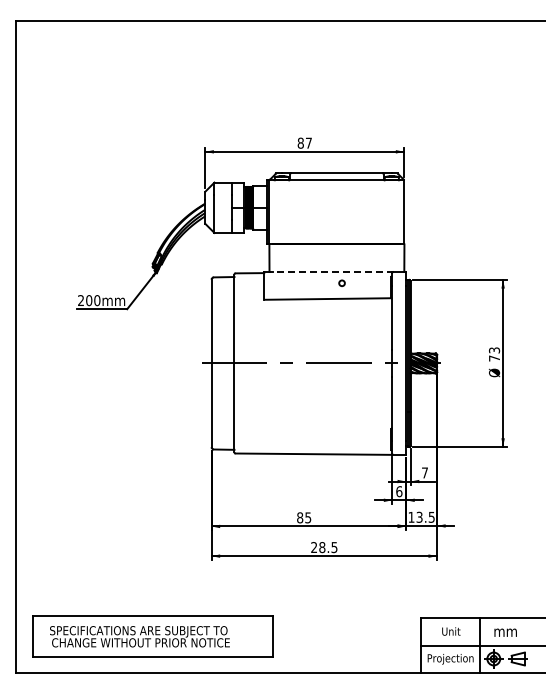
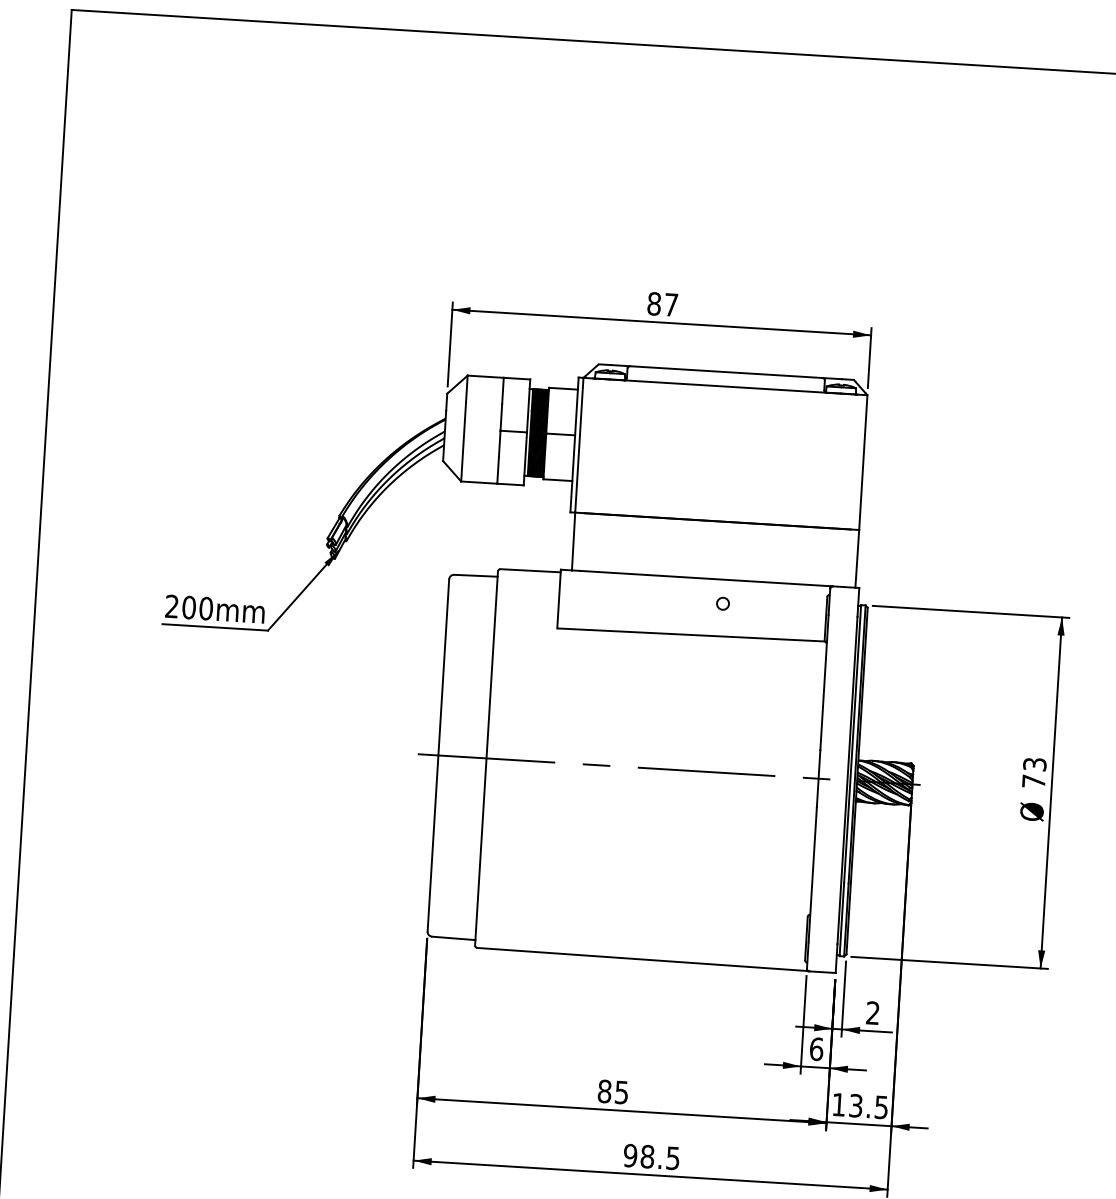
line: (332, 271) -> (704, 577), dashed -> solid
text: (424, 472) -> (872, 1012), 7 -> 2
text: (314, 547) -> (631, 1155), 28.5 -> 98.5

